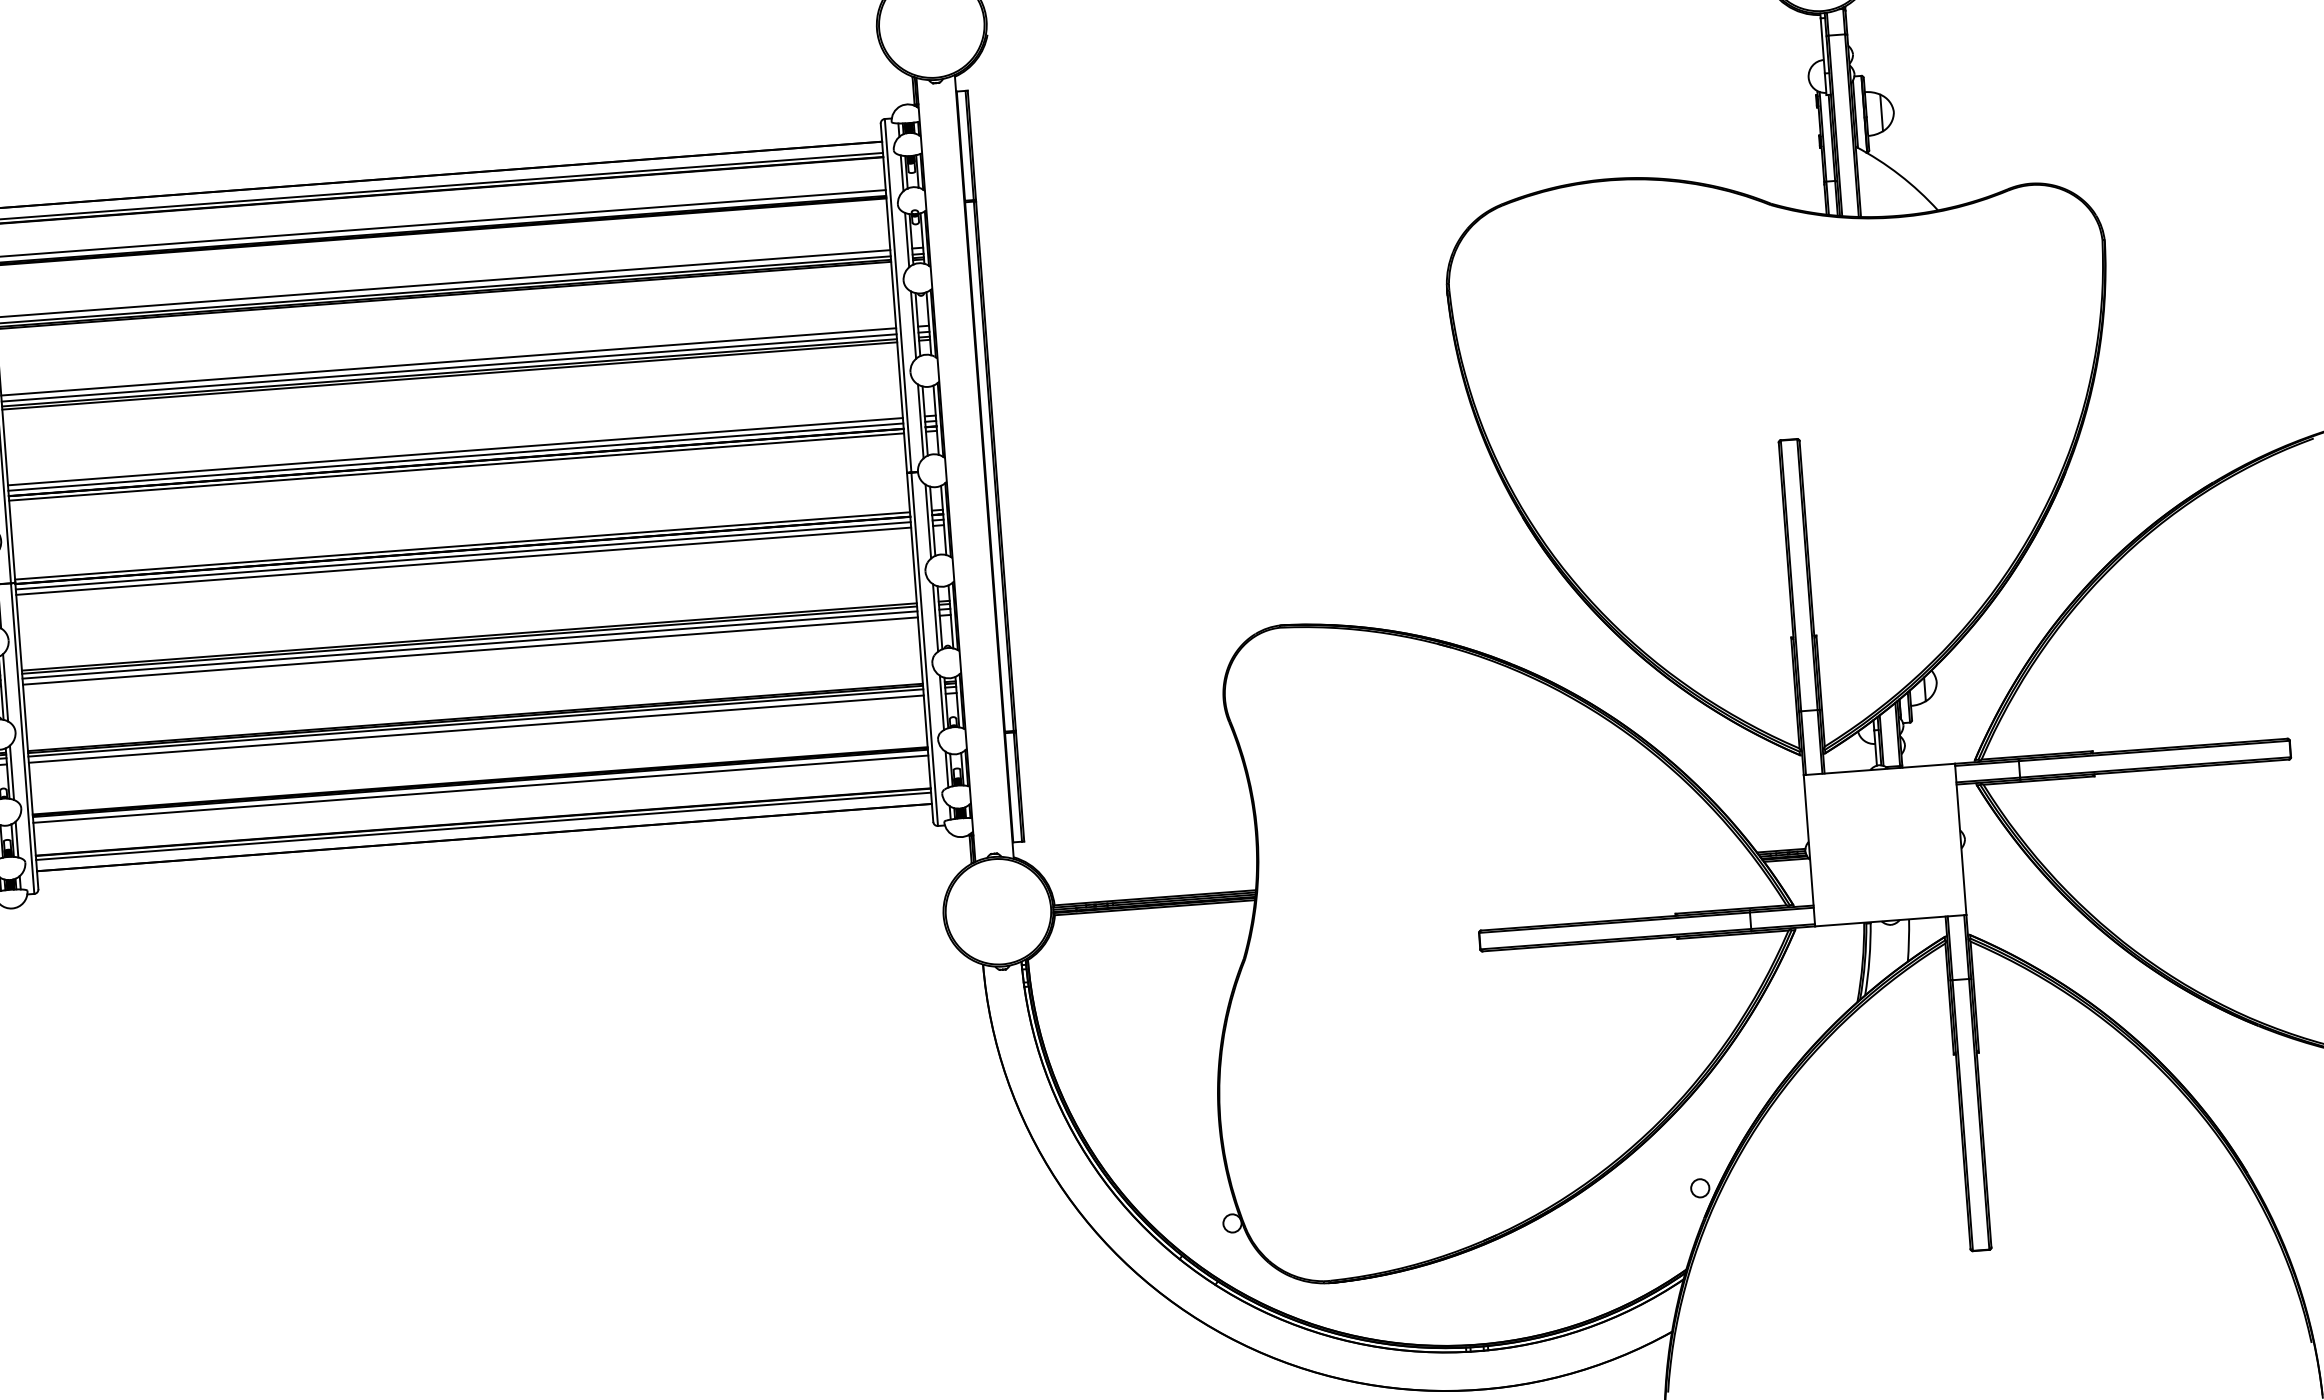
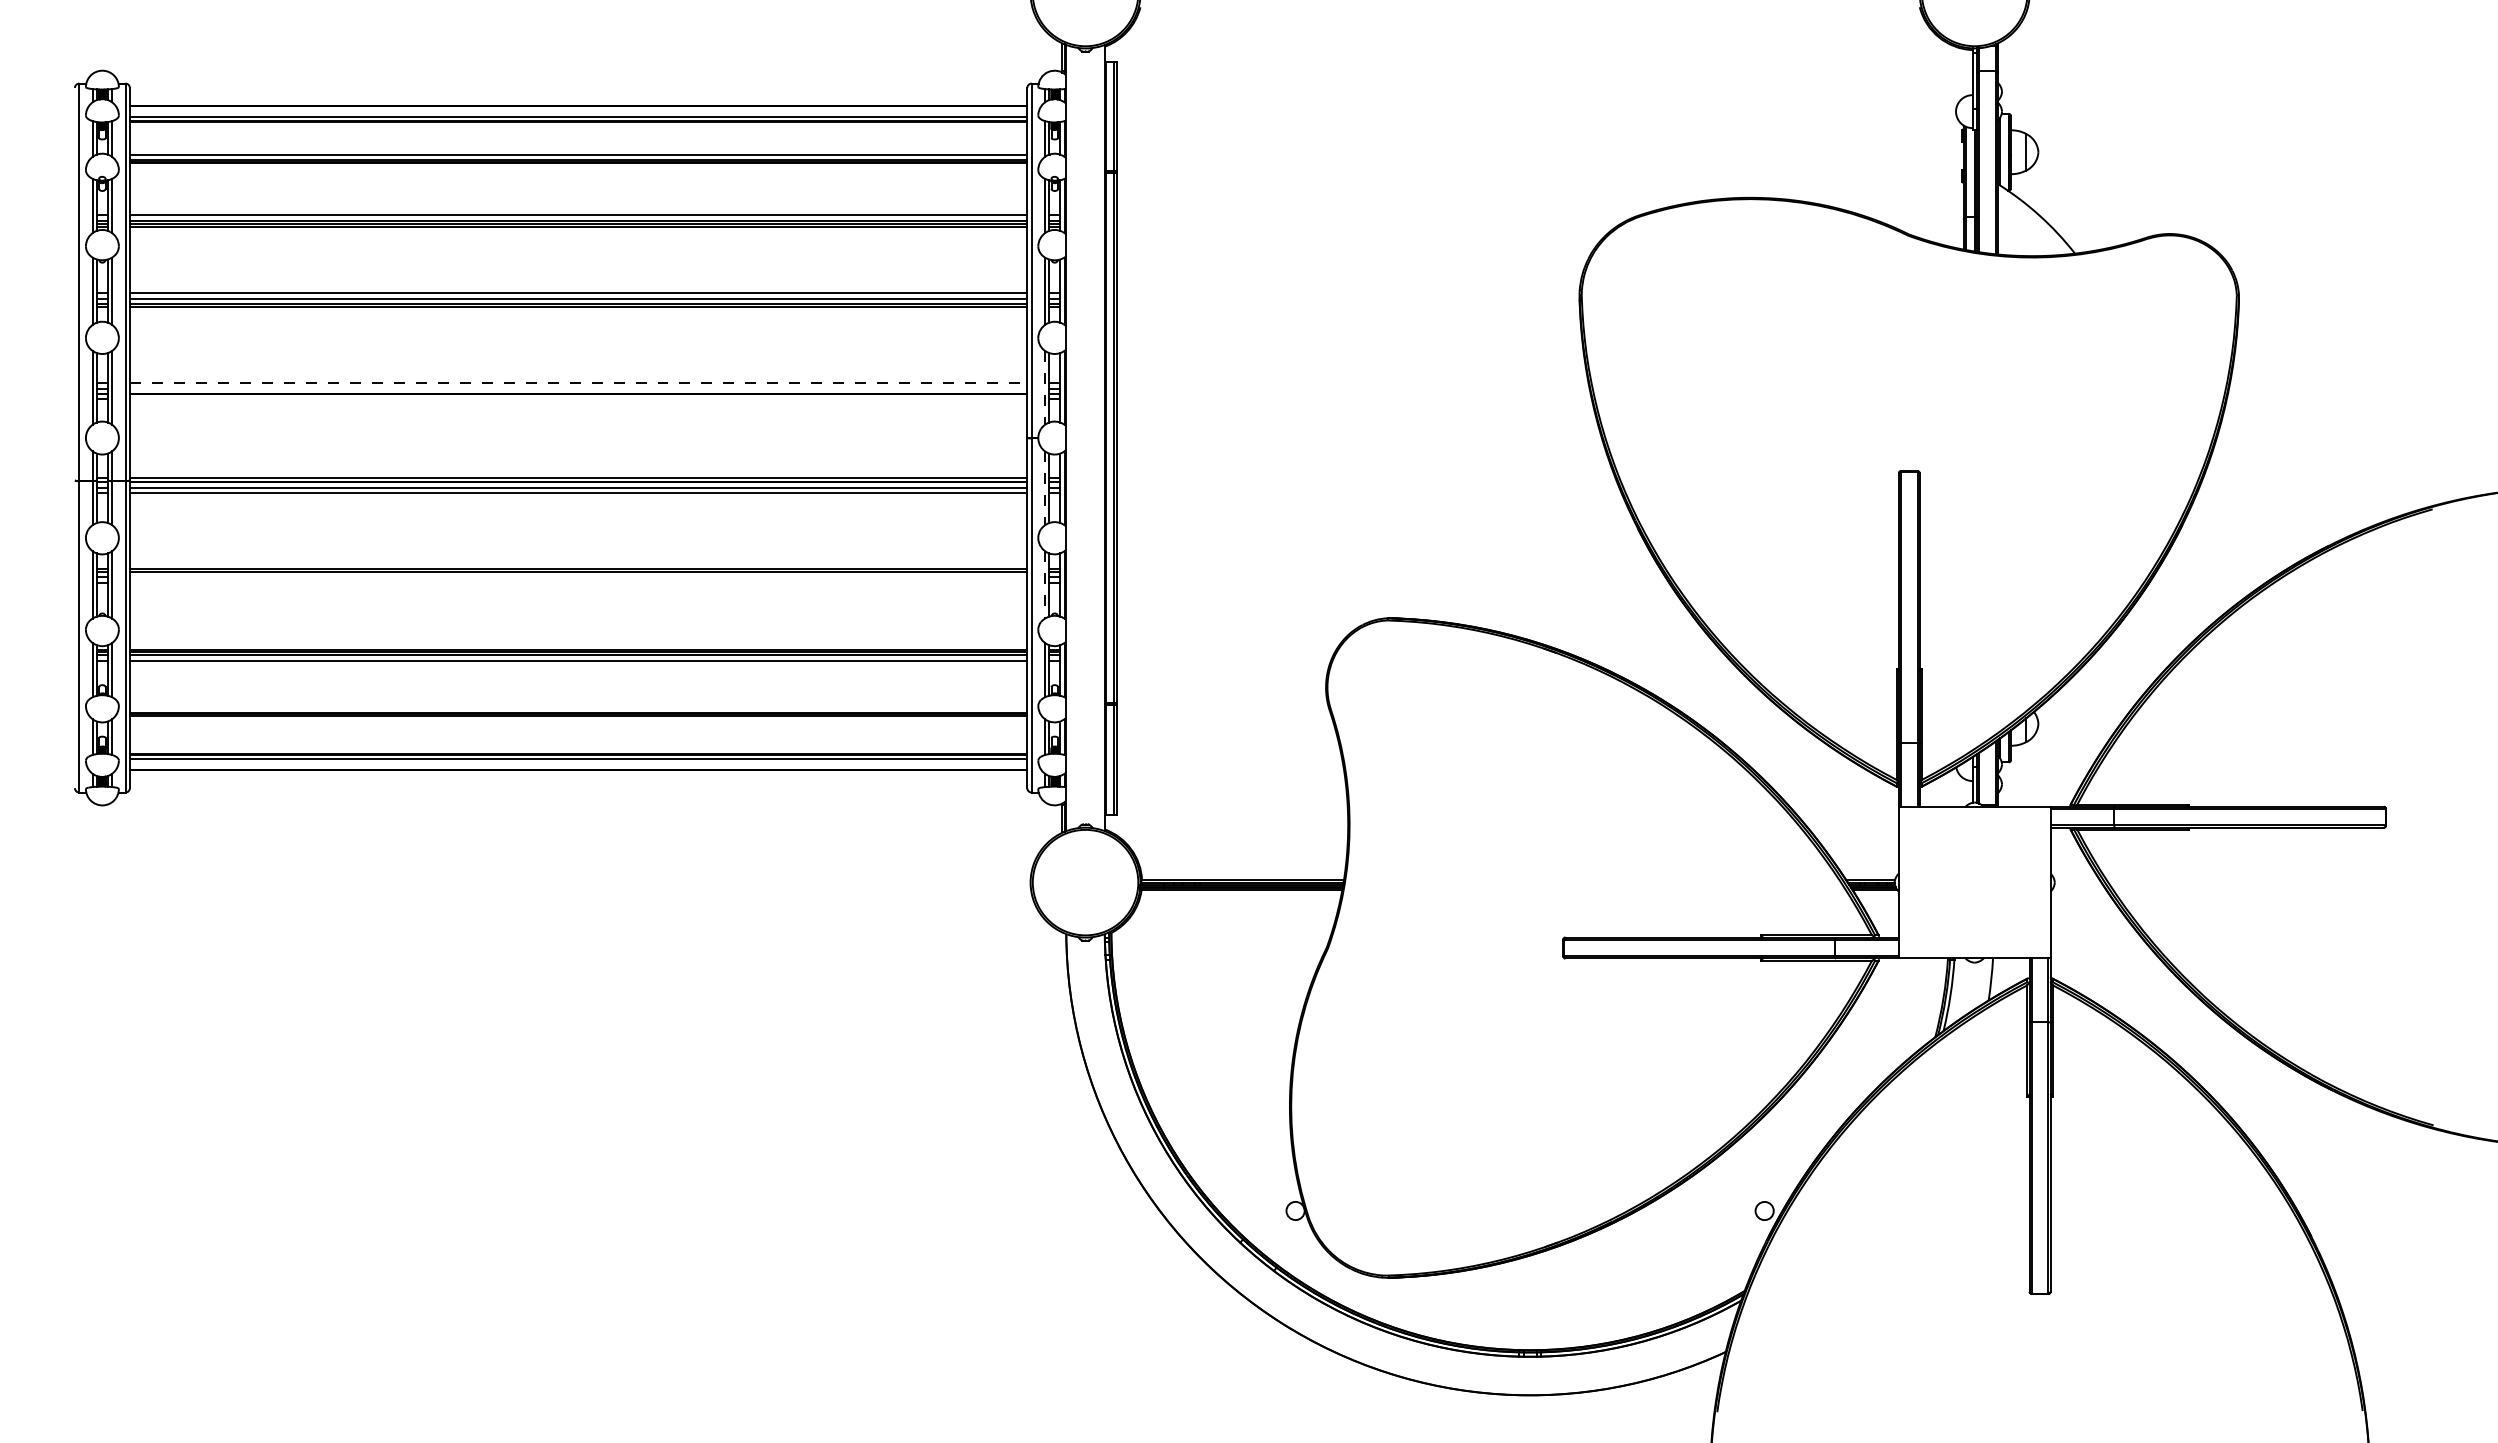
line: (920, 422) -> (1044, 388), solid -> dashed
line: (455, 452) -> (578, 383), solid -> dashed
line: (455, 457) -> (578, 388), removed
line: (456, 467) -> (578, 398), removed
line: (927, 521) -> (1044, 488), solid -> dashed
line: (935, 617) -> (1044, 584), solid -> dashed
line: (469, 644) -> (578, 576), removed
line: (470, 651) -> (578, 583), removed
line: (480, 789) -> (578, 721), removed

